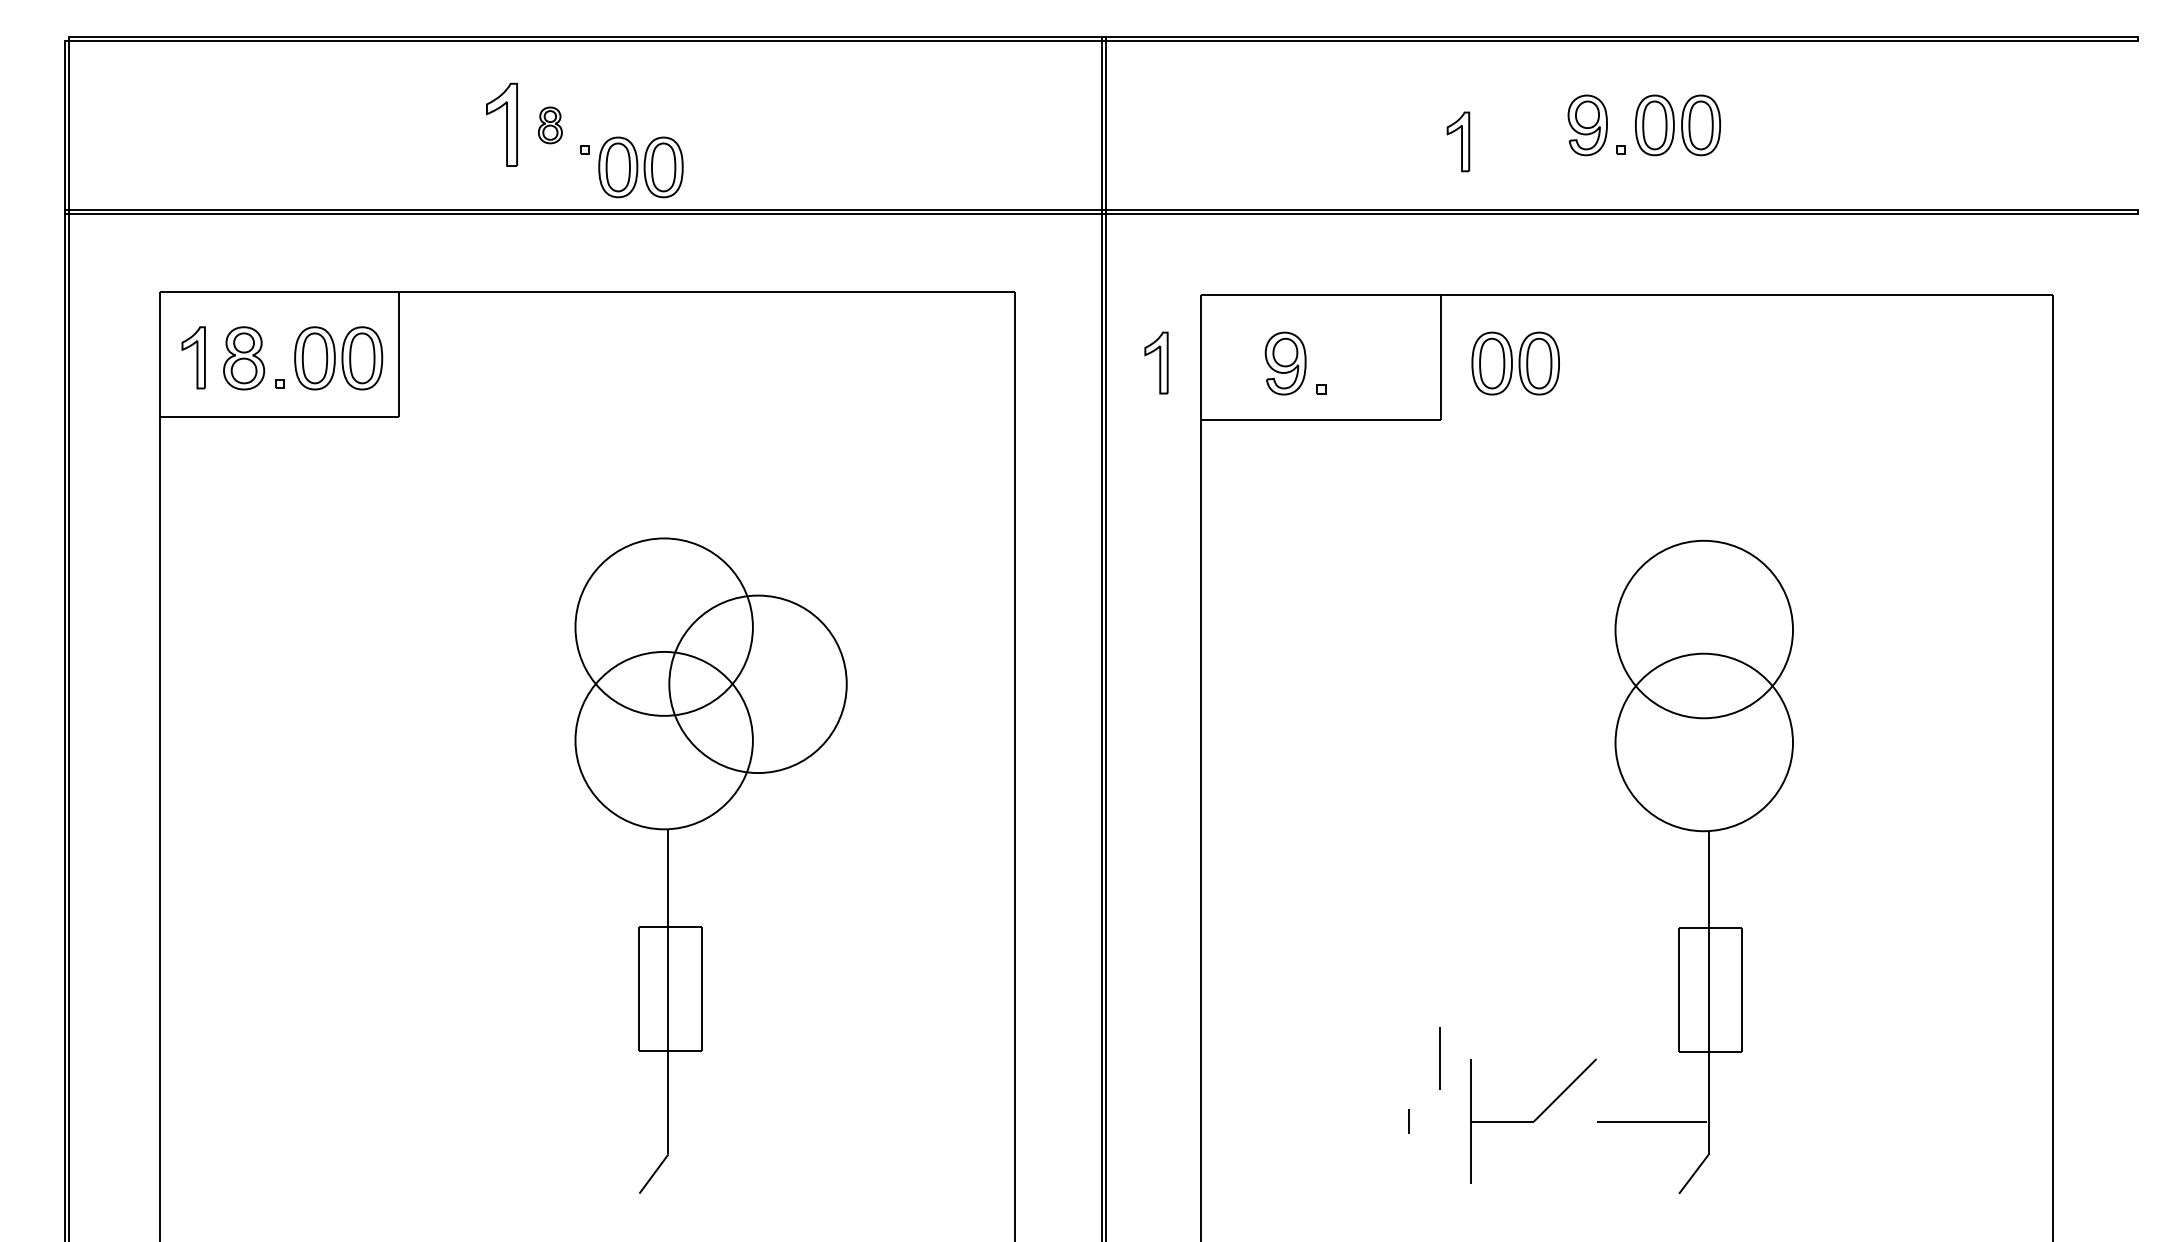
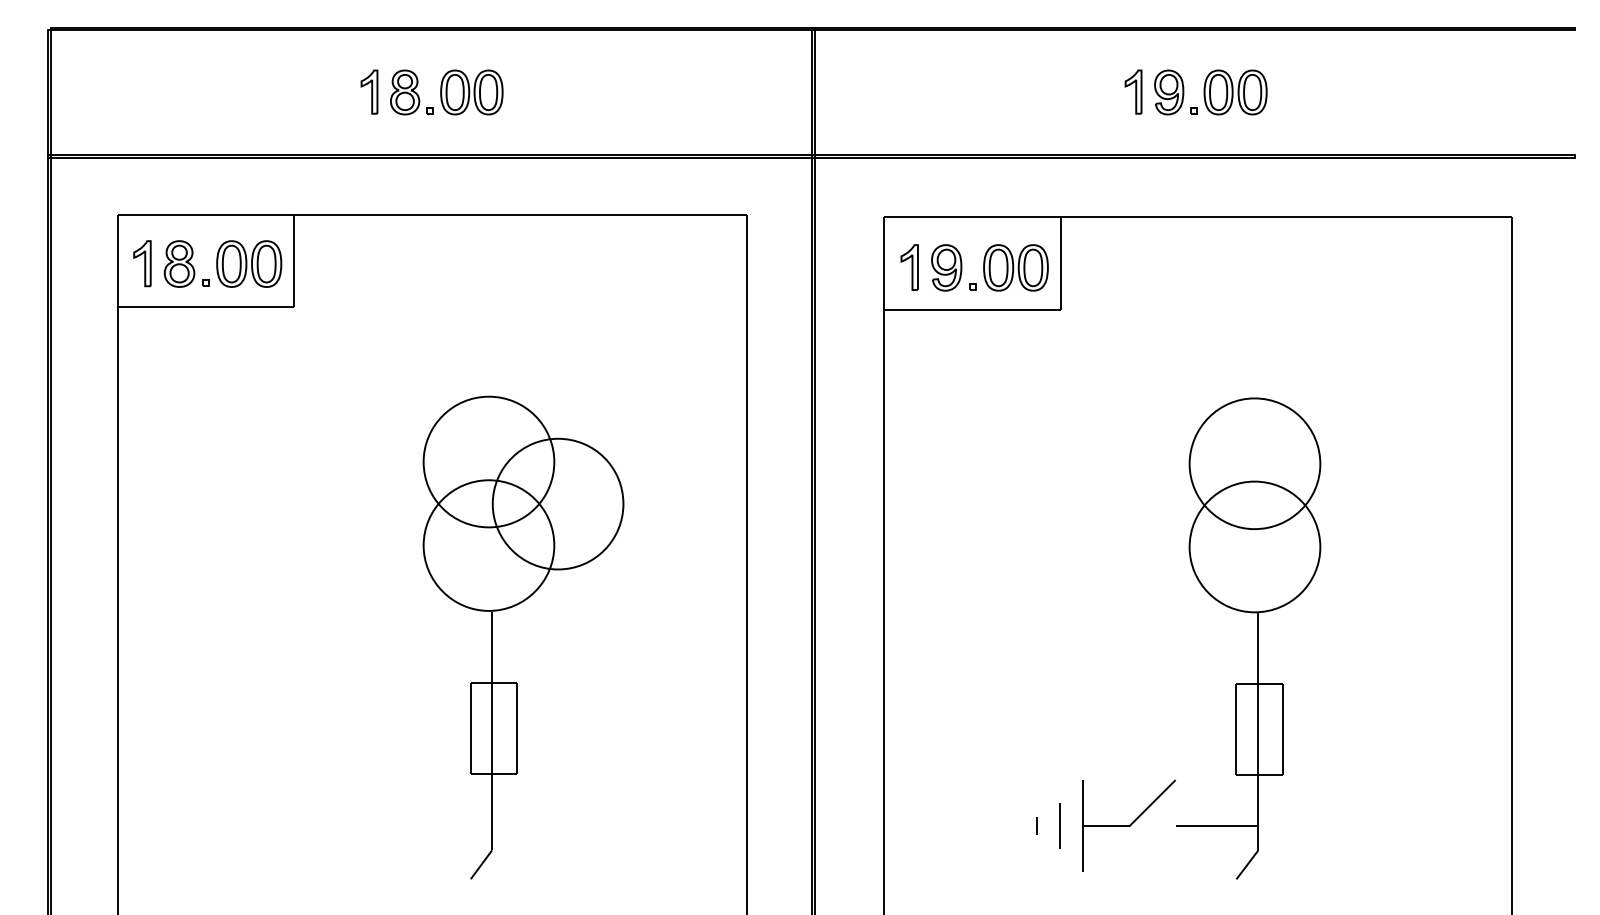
part: (501, 124) -> (369, 91), size x0.71
part: (550, 125) -> (405, 92), size x1.67
part: (1458, 141) -> (1133, 91), moved
part: (640, 167) -> (471, 92), moved
part: (1156, 362) -> (909, 267), moved
part: (1515, 363) -> (1015, 267), moved
line: (1439, 1058) -> (1059, 826), moved

